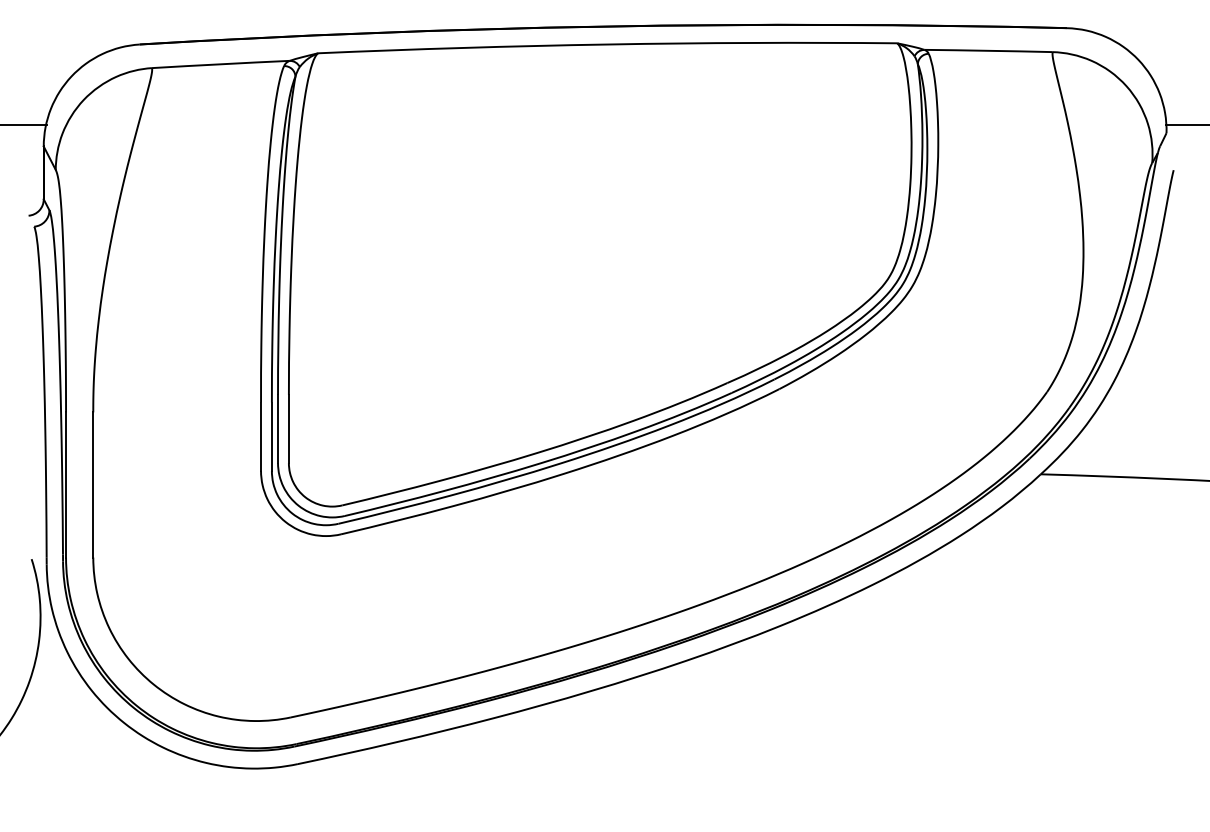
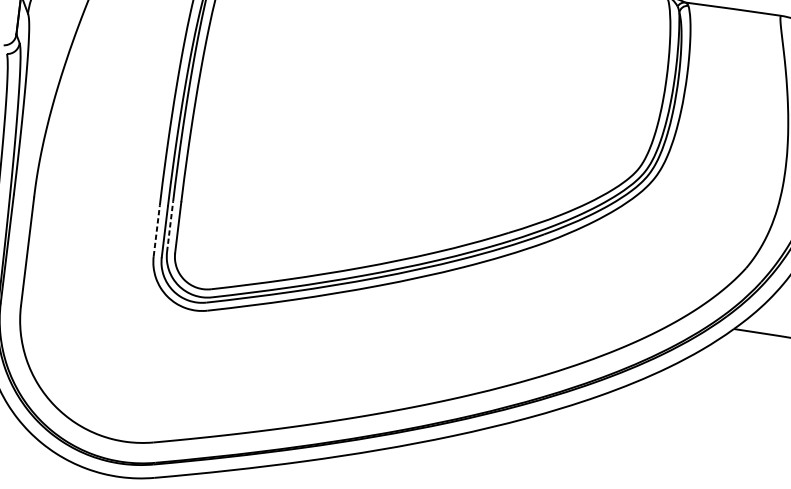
line: (278, 428) -> (170, 226), solid -> dashed
line: (261, 436) -> (157, 230), solid -> dashed

